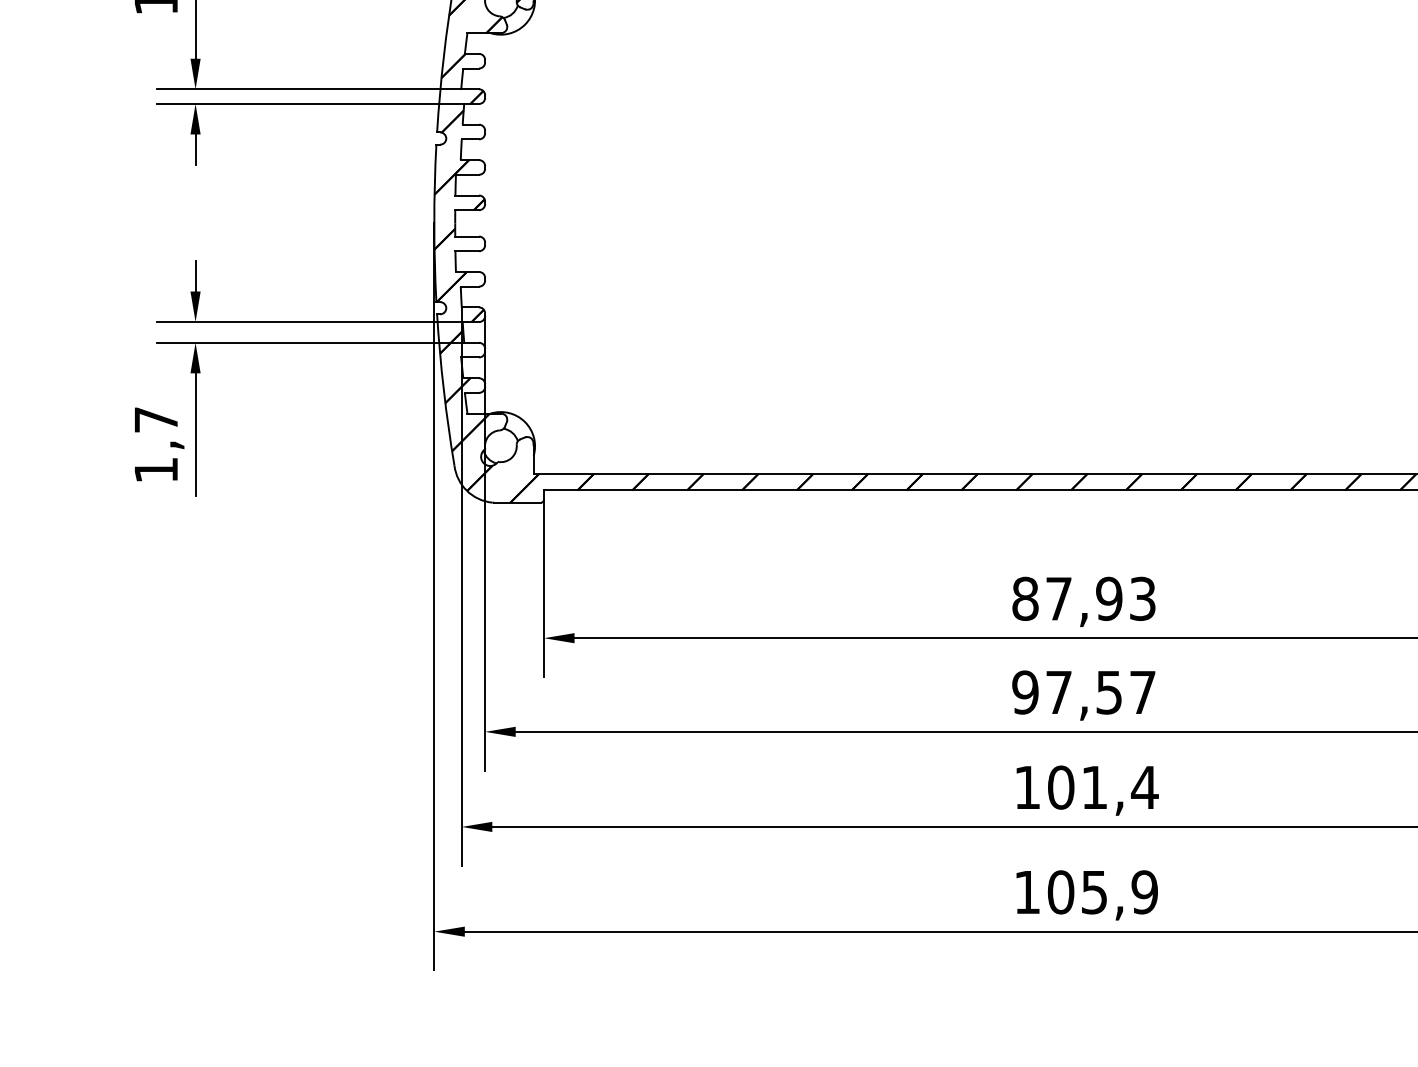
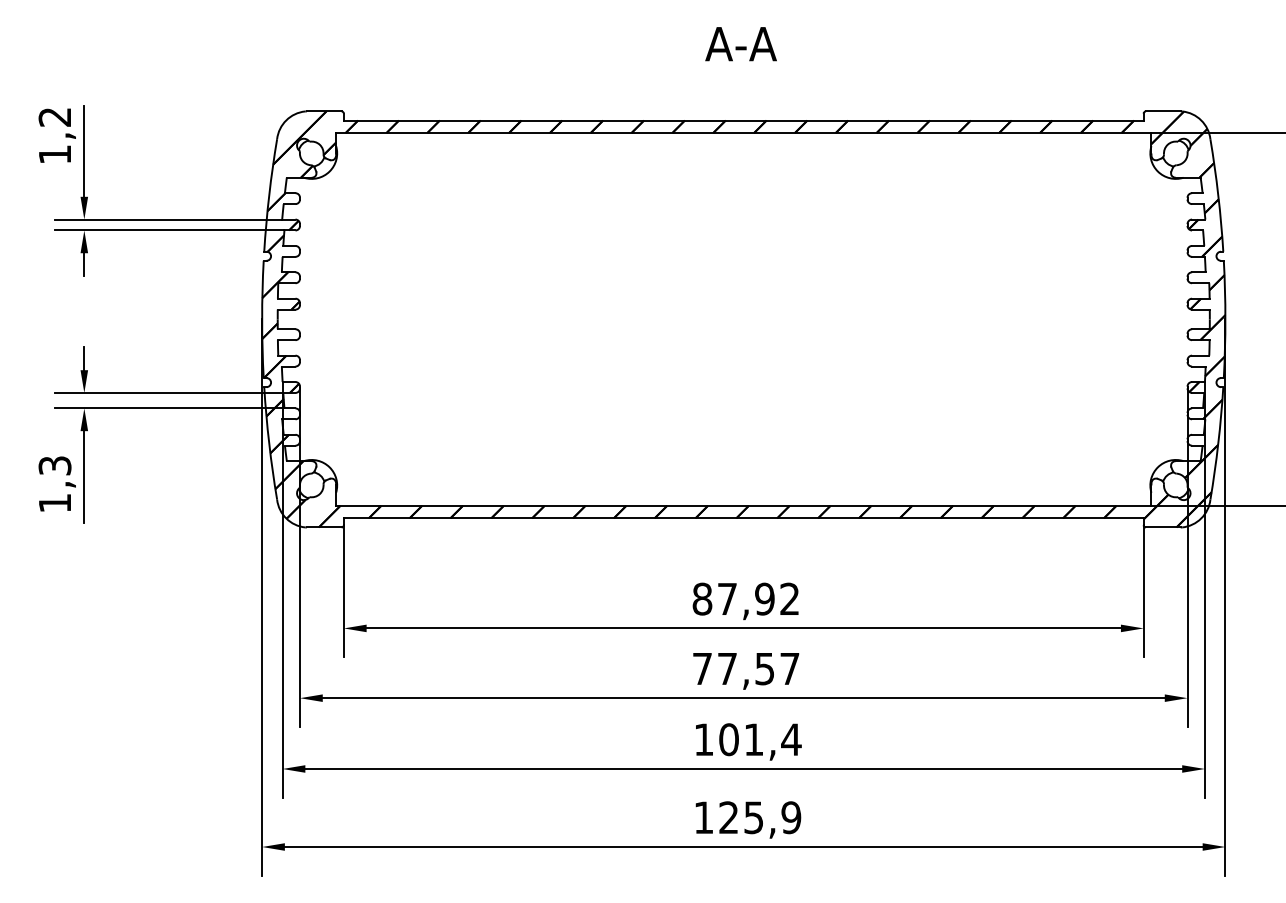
text: (155, 419) -> (54, 465), 1,7 -> 1,3
text: (1142, 599) -> (789, 599), 87,93 -> 87,92
text: (1025, 692) -> (702, 668), 97,57 -> 77,57
text: (1060, 892) -> (728, 817), 105,9 -> 125,9

